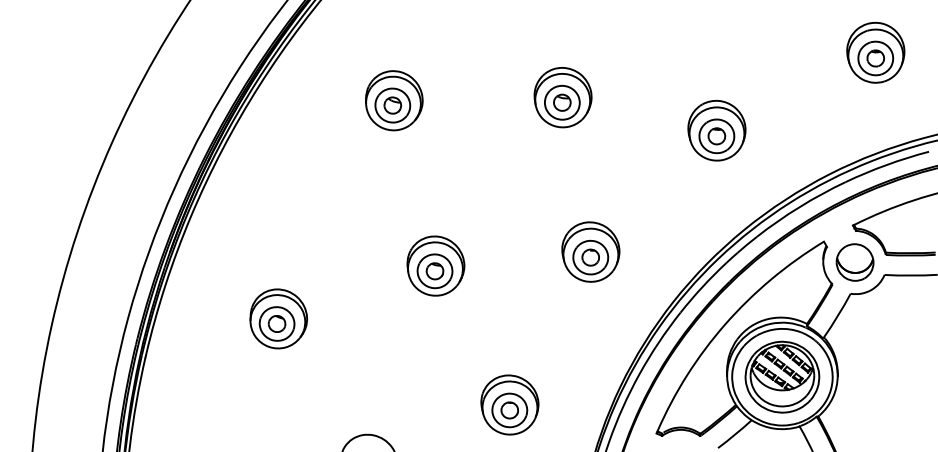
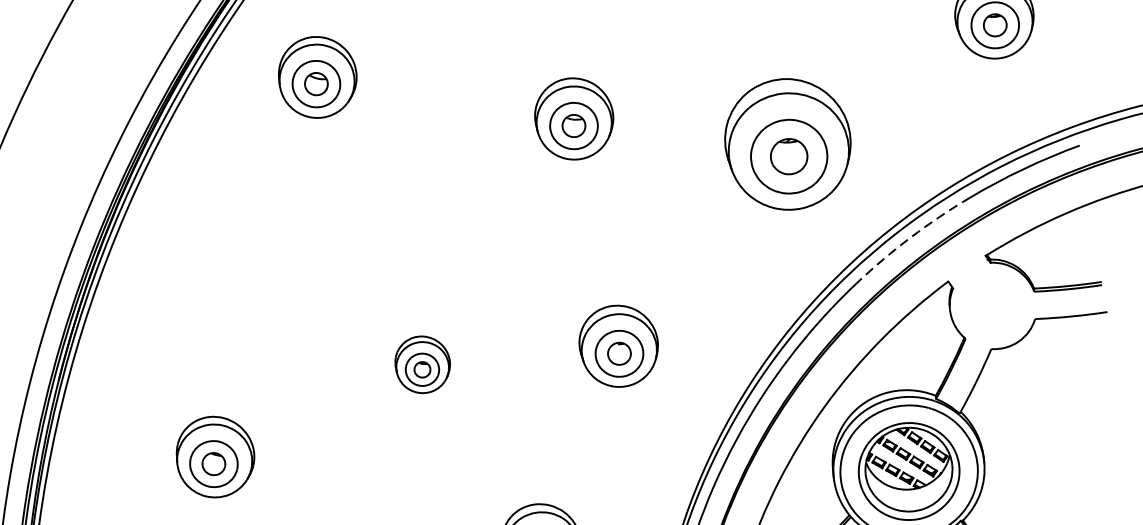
part: (394, 100) -> (318, 76), moved
part: (716, 130) -> (787, 143), size x1.6
arc: (799, 206) -> (910, 236), solid -> dashed
part: (590, 251) -> (618, 345), moved
part: (854, 262) -> (992, 305), removed
part: (435, 265) -> (422, 364), size x0.7

